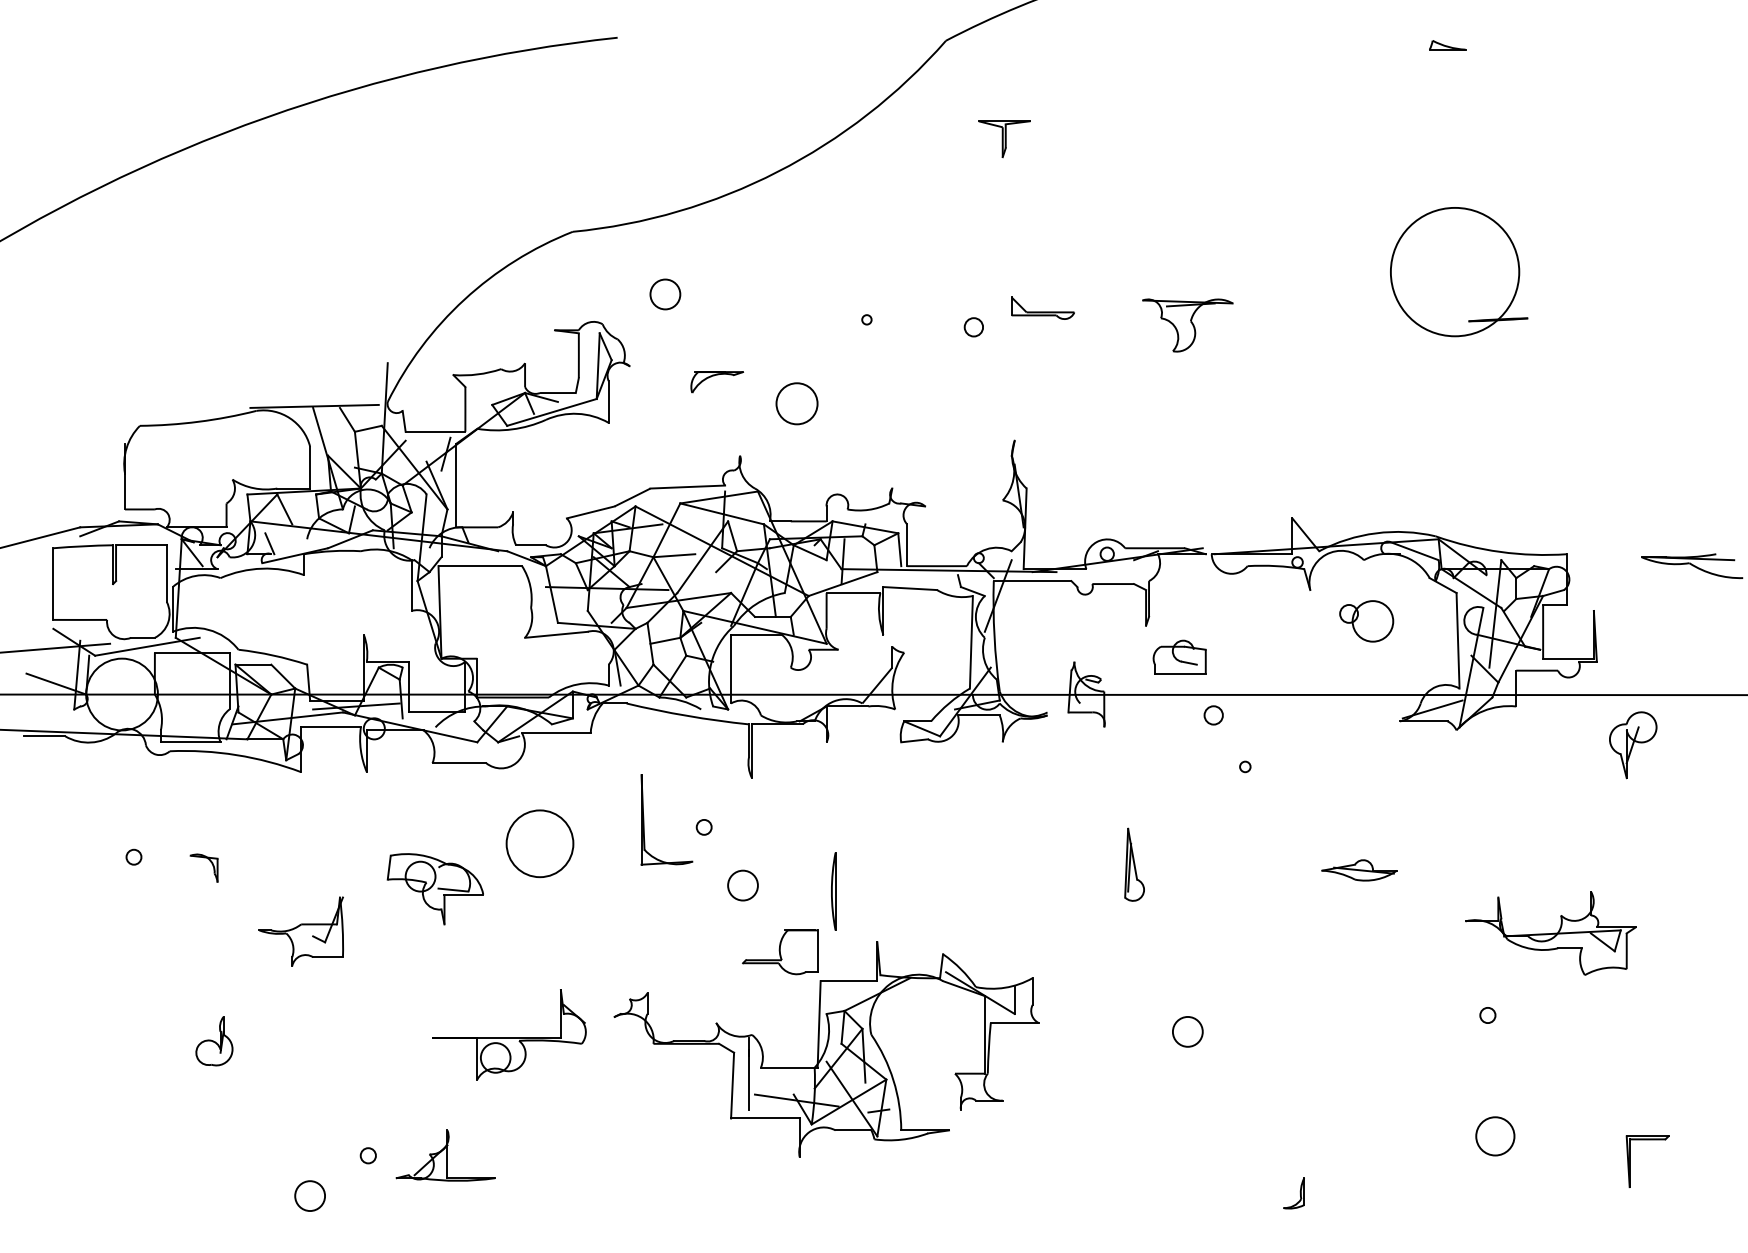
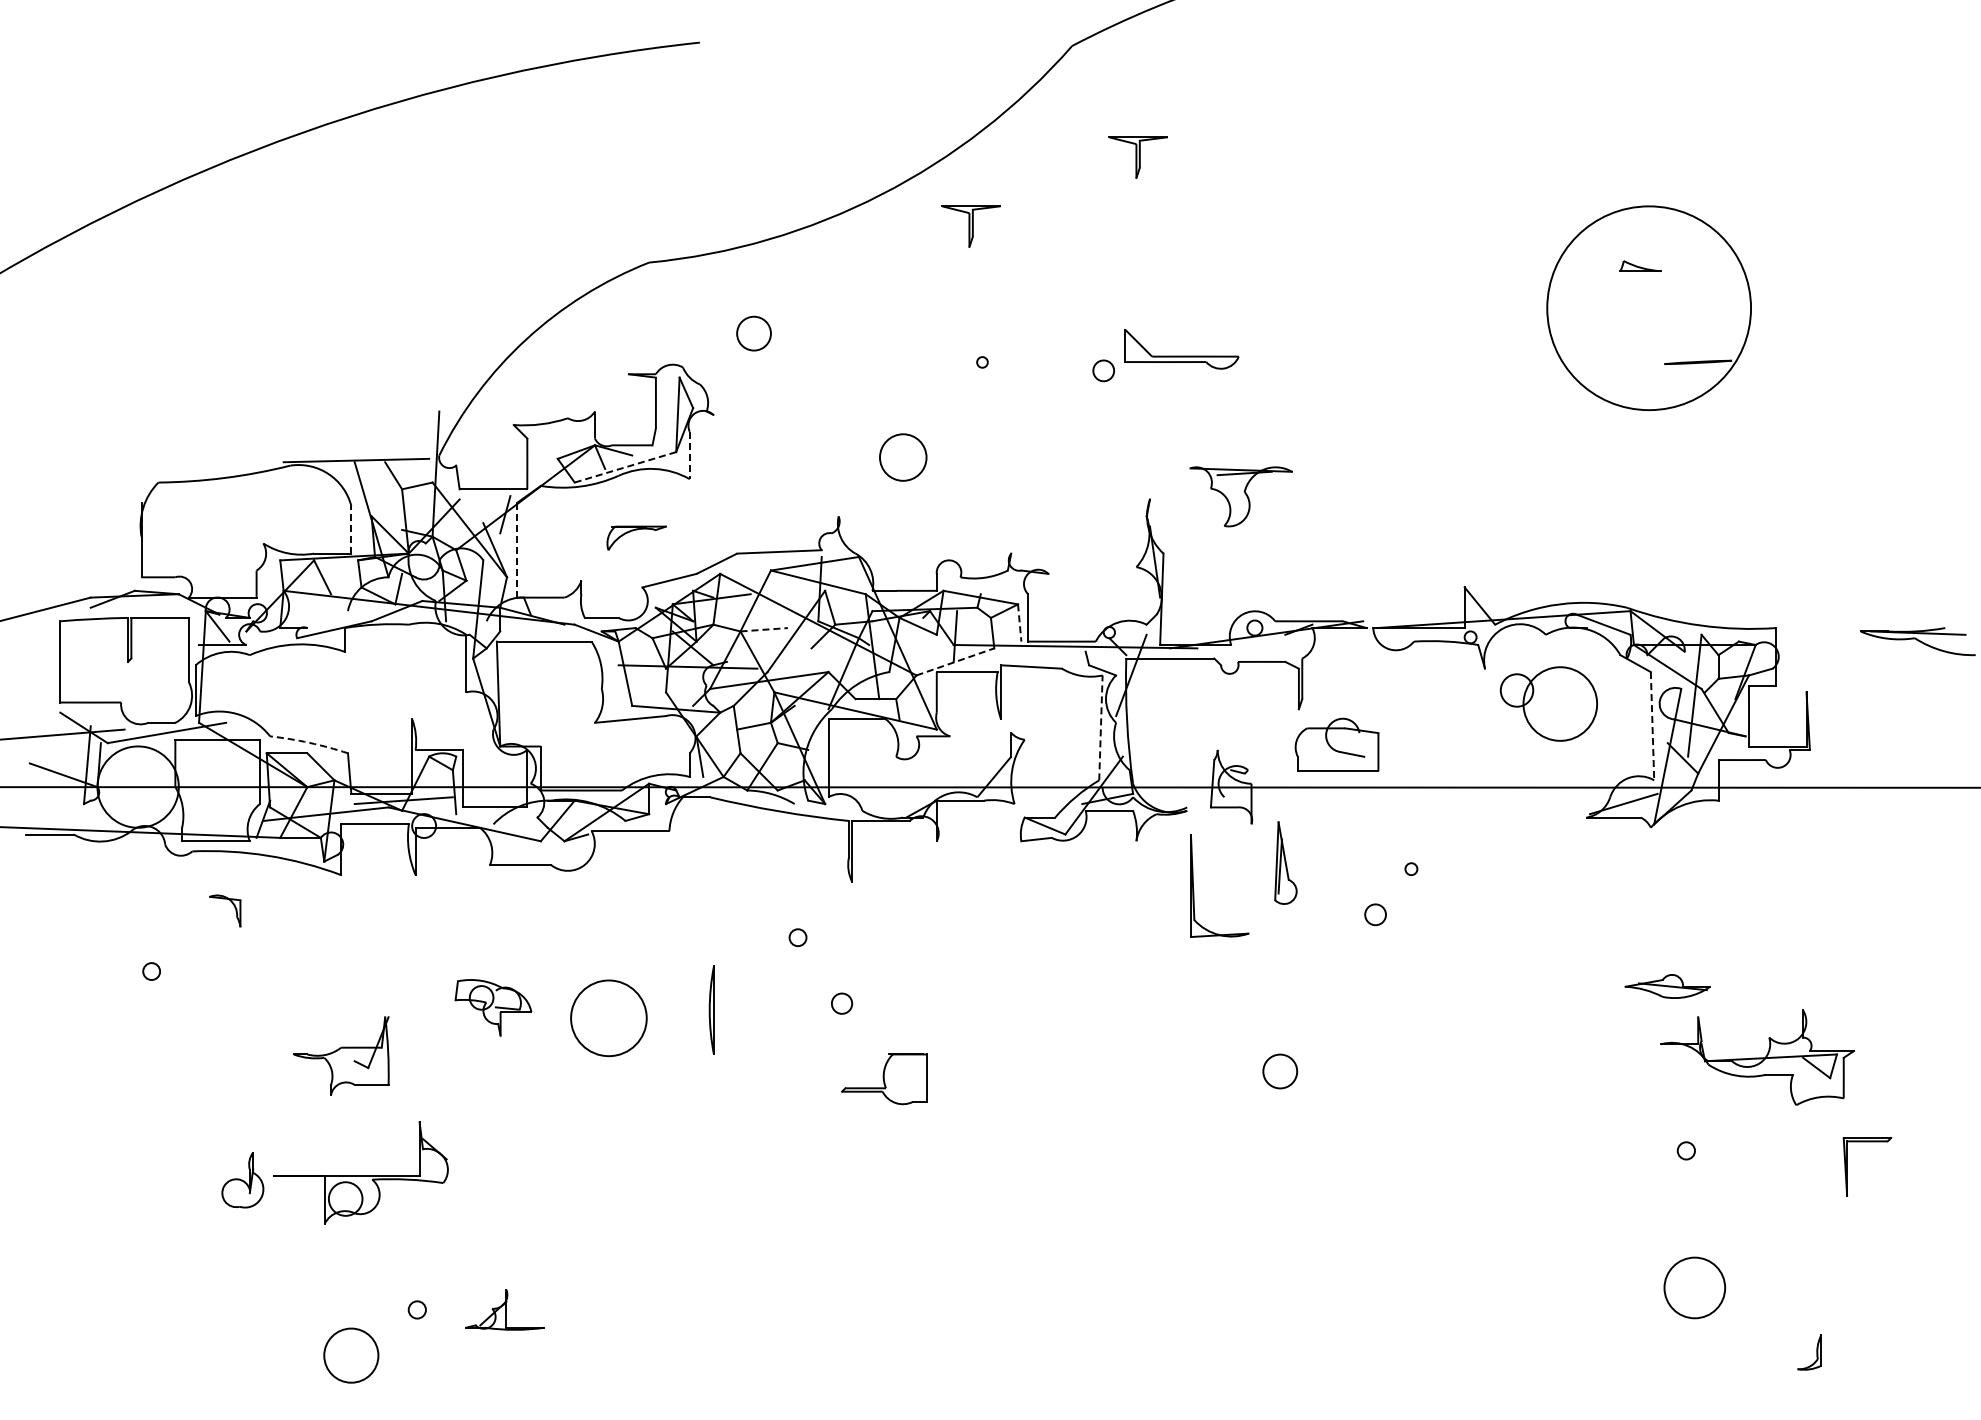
part: (1447, 44) -> (1640, 265), moved
part: (856, 199) -> (970, 226), added
circle: (1454, 272) -> (1648, 308), size x1.4
part: (1043, 308) -> (1182, 349), size x1.6
part: (1187, 325) -> (1240, 496), moved
part: (714, 376) -> (633, 531), moved
line: (608, 401) -> (689, 455), solid -> dashed
line: (551, 412) -> (625, 467), solid -> dashed
line: (310, 467) -> (351, 529), solid -> dashed
line: (456, 485) -> (517, 550), solid -> dashed
line: (269, 544) -> (305, 616), removed
line: (899, 550) -> (1019, 623), solid -> dashed
line: (674, 555) -> (764, 629), solid -> dashed
line: (843, 583) -> (955, 661), solid -> dashed
part: (1366, 621) -> (1548, 704), size x1.6
line: (971, 641) -> (1100, 727), solid -> dashed
line: (1458, 641) -> (1652, 726), solid -> dashed
arc: (273, 655) -> (309, 742), solid -> dashed
part: (1179, 656) -> (1336, 744), size x1.4
circle: (1213, 715) -> (1375, 914), moved
part: (1632, 745) -> (1850, 844), removed
part: (644, 823) -> (1194, 890), moved
circle: (539, 843) -> (608, 1017), moved
part: (209, 861) -> (231, 903), moved
part: (1134, 864) -> (1285, 862), moved
part: (1359, 870) -> (1667, 986), moved
circle: (742, 885) -> (841, 1003), size x0.6
part: (435, 888) -> (493, 1007), size x0.7
part: (833, 890) -> (711, 1009), moved
circle: (1188, 1031) -> (1280, 1071), moved
part: (508, 1034) -> (360, 1172), moved
part: (826, 1049) -> (936, 1189), removed
circle: (1495, 1135) -> (1694, 1287), size x1.4
part: (445, 1155) -> (504, 1309), size x0.7
part: (1630, 1161) -> (1847, 1166), moved
part: (1300, 1193) -> (1816, 1352), moved
circle: (310, 1195) -> (351, 1355), size x1.6

